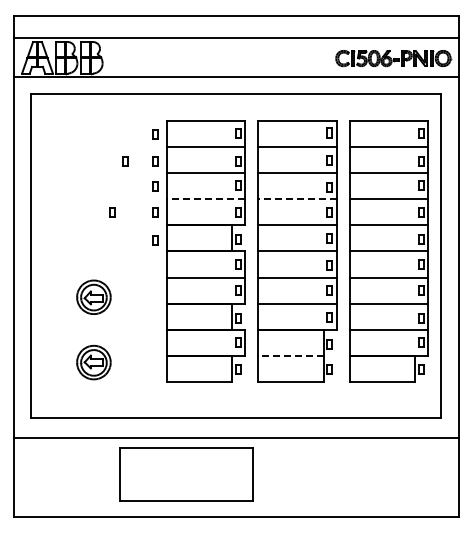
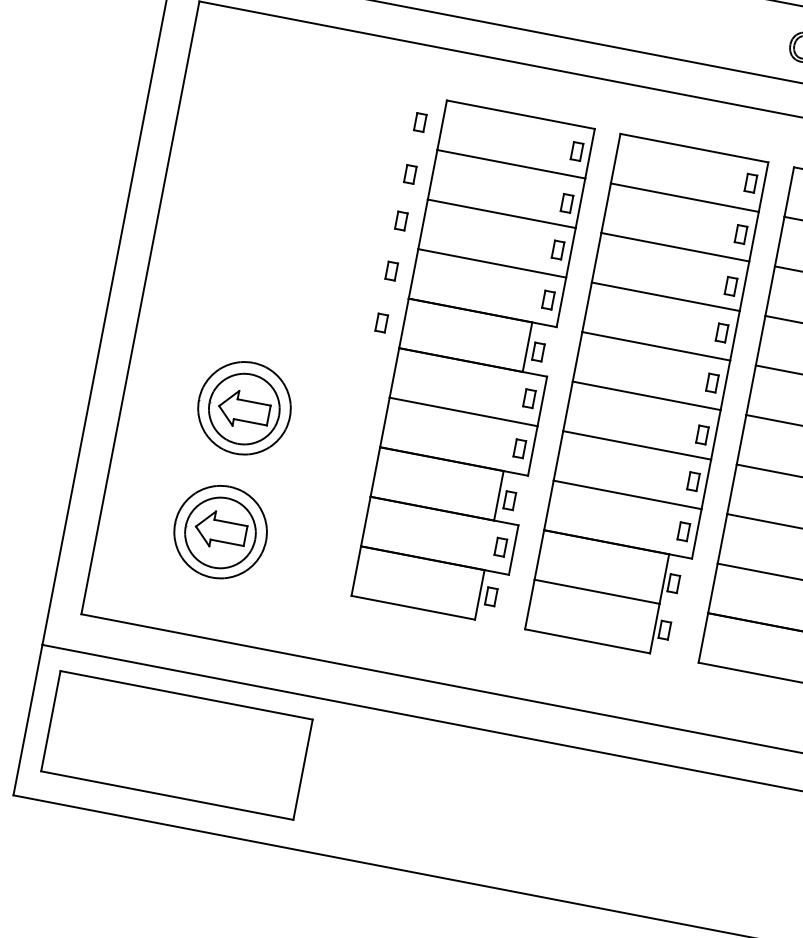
part: (125, 161) -> (353, 162), removed
line: (205, 199) -> (491, 263), dashed -> solid
line: (297, 199) -> (665, 297), dashed -> solid
part: (112, 212) -> (310, 254), removed
part: (93, 297) -> (243, 408), size x1.43
line: (290, 356) -> (595, 592), dashed -> solid
part: (93, 362) -> (219, 531), size x1.43
part: (186, 474) -> (176, 745), moved

